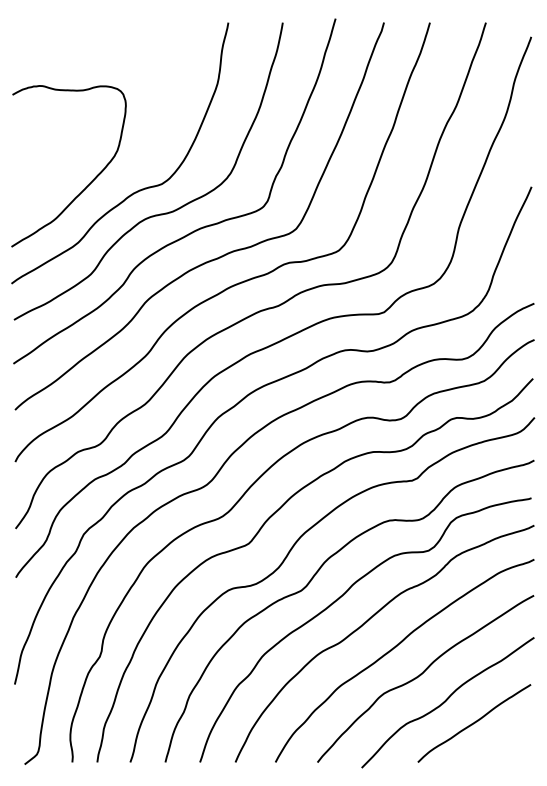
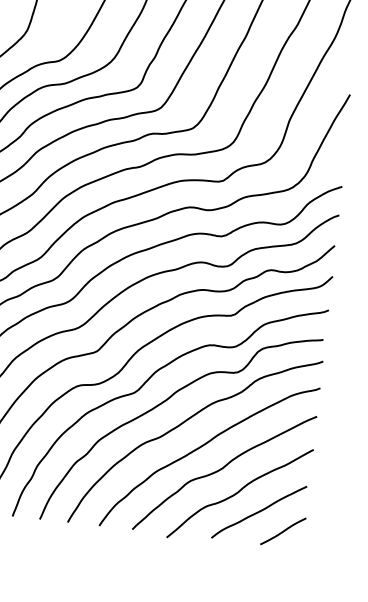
curve: (507, 744) -> (283, 531), added

